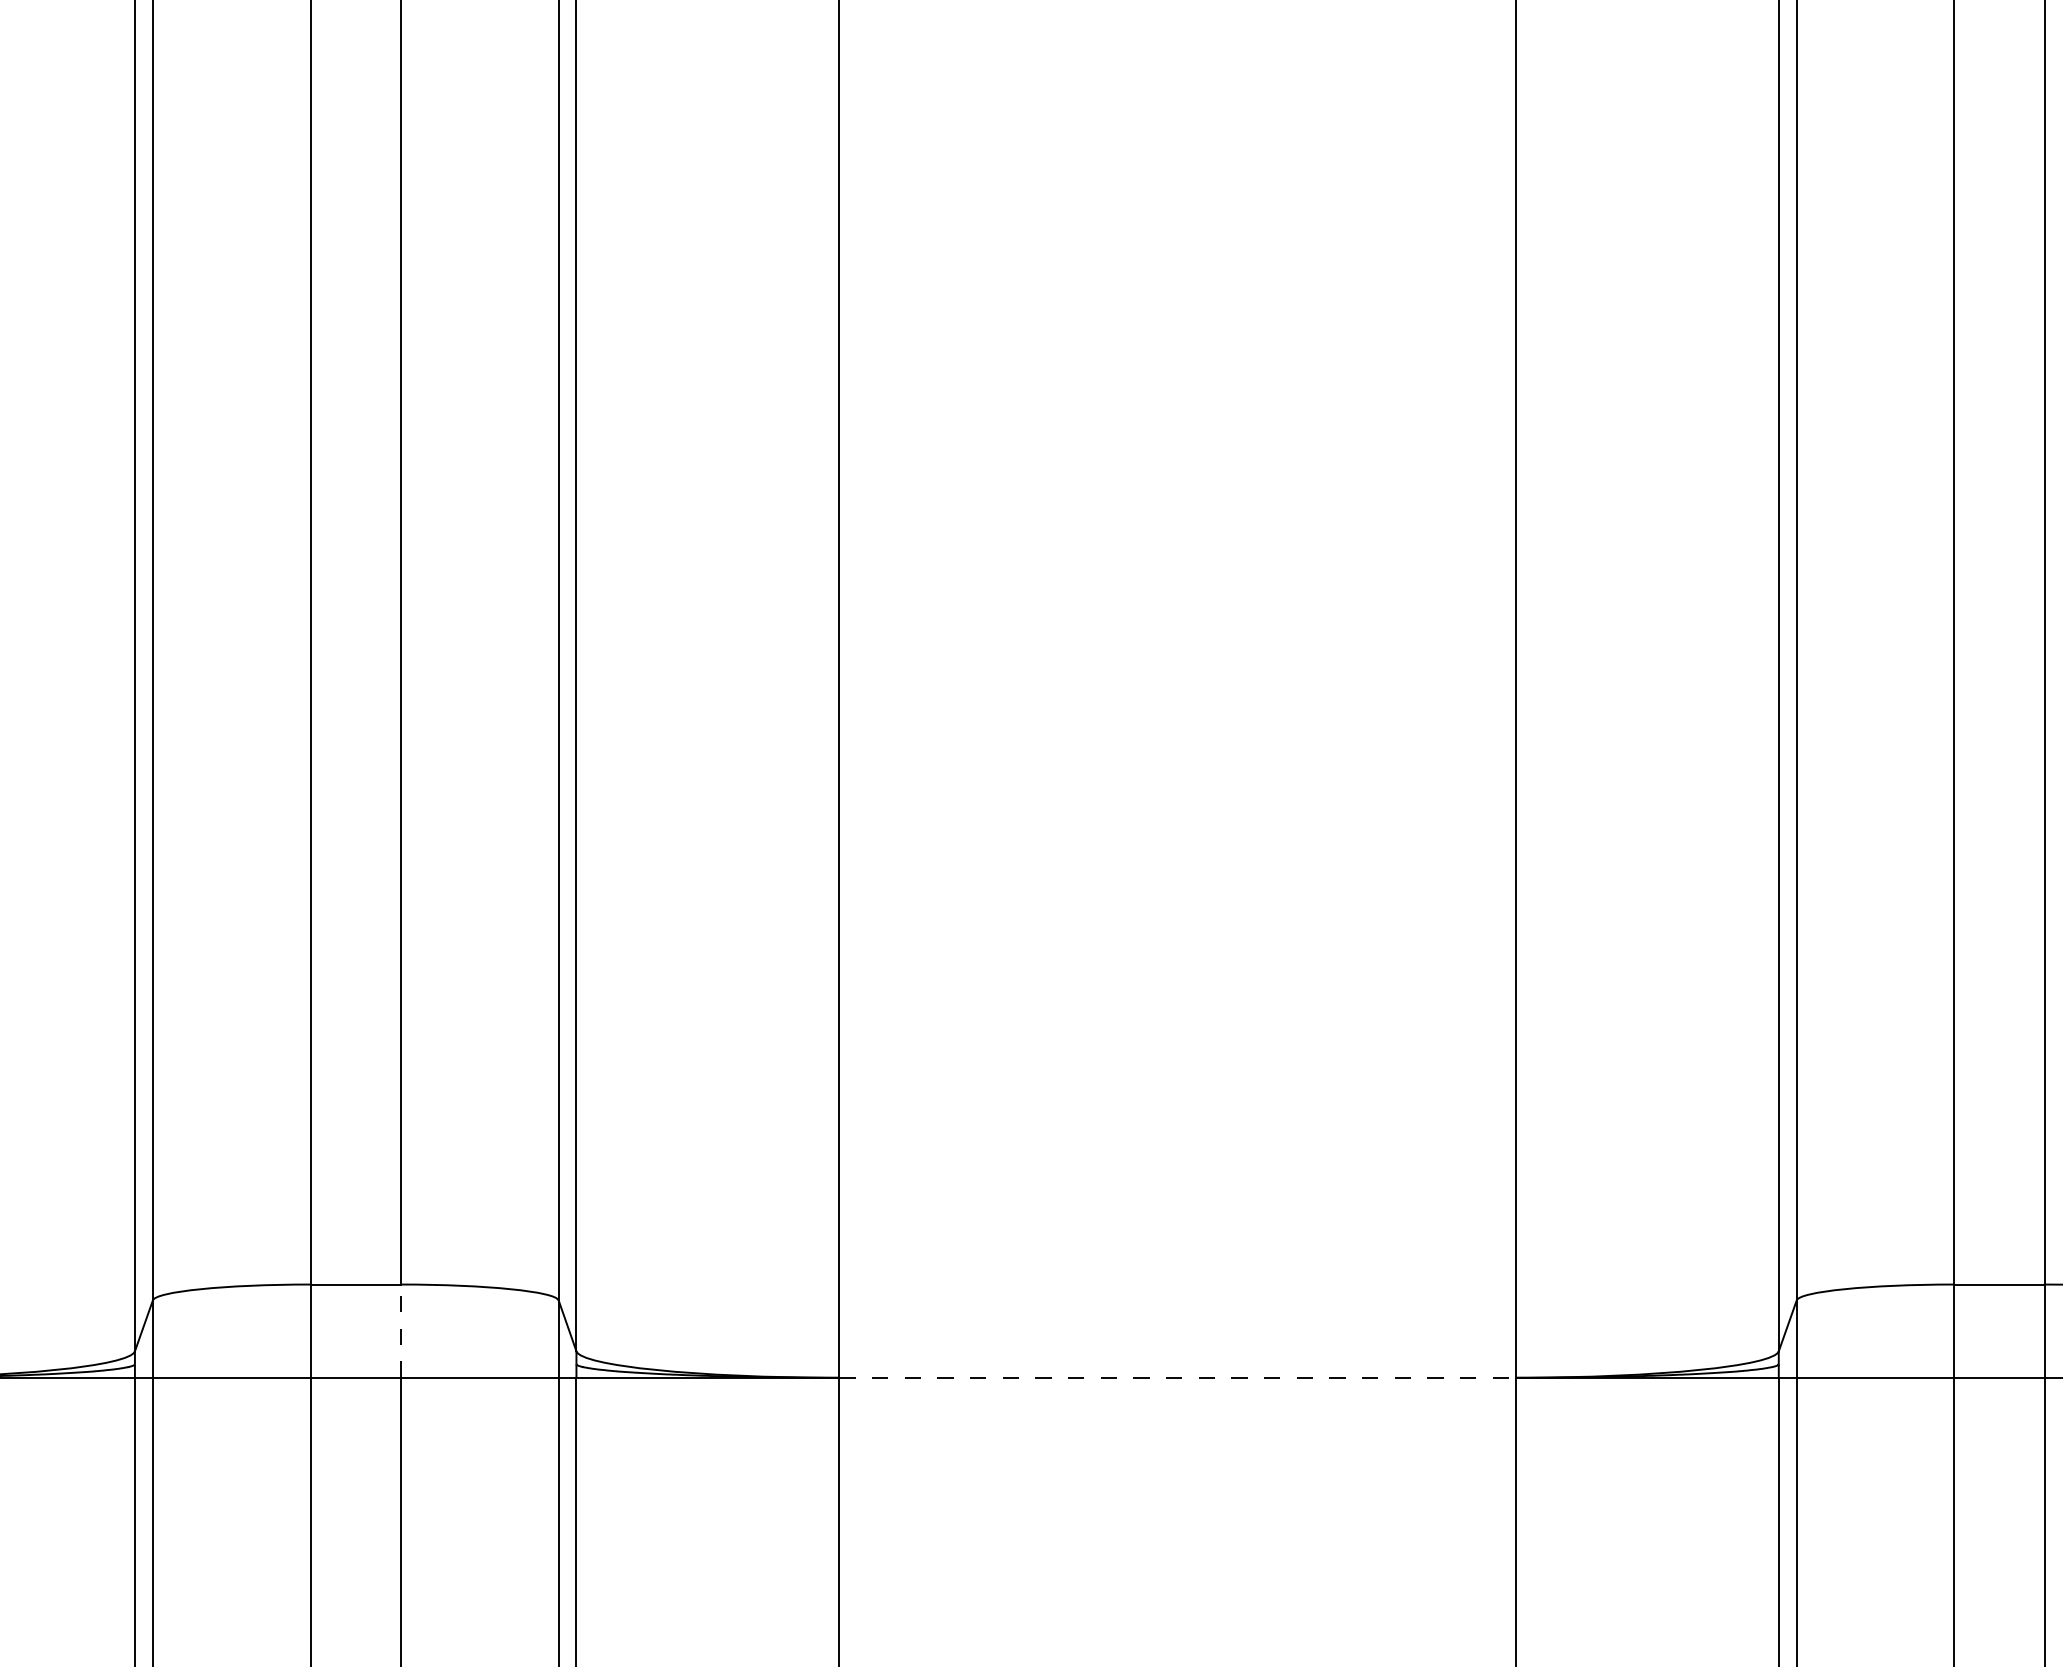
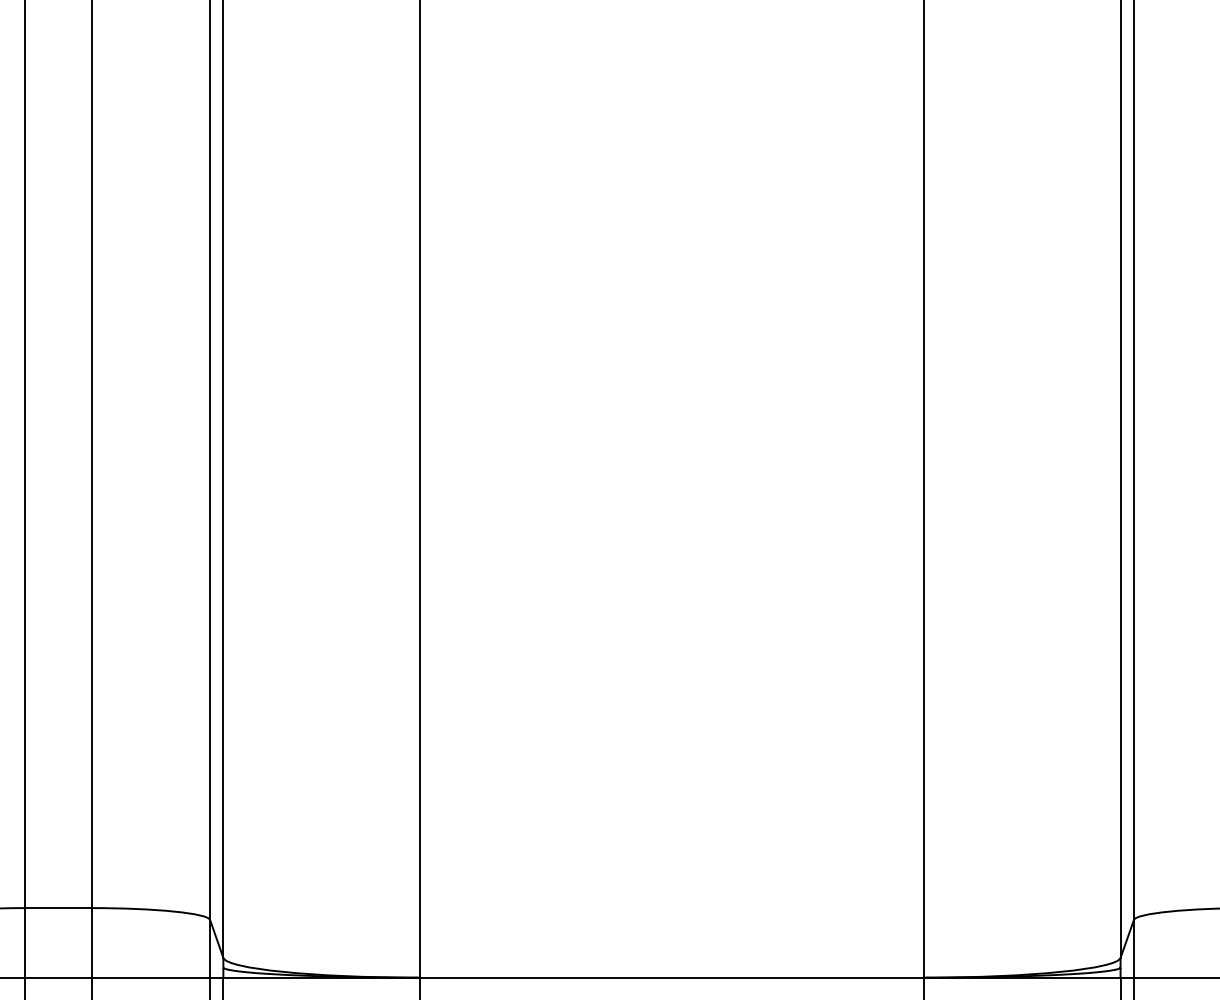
line: (400, 1331) -> (92, 943), dashed -> solid
line: (1178, 1377) -> (672, 977), dashed -> solid

